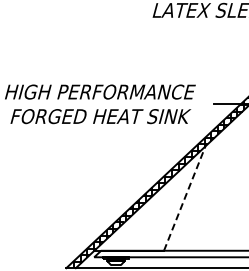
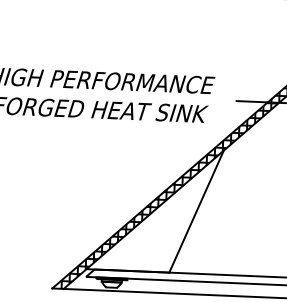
line: (184, 198) -> (196, 211), dashed -> solid

